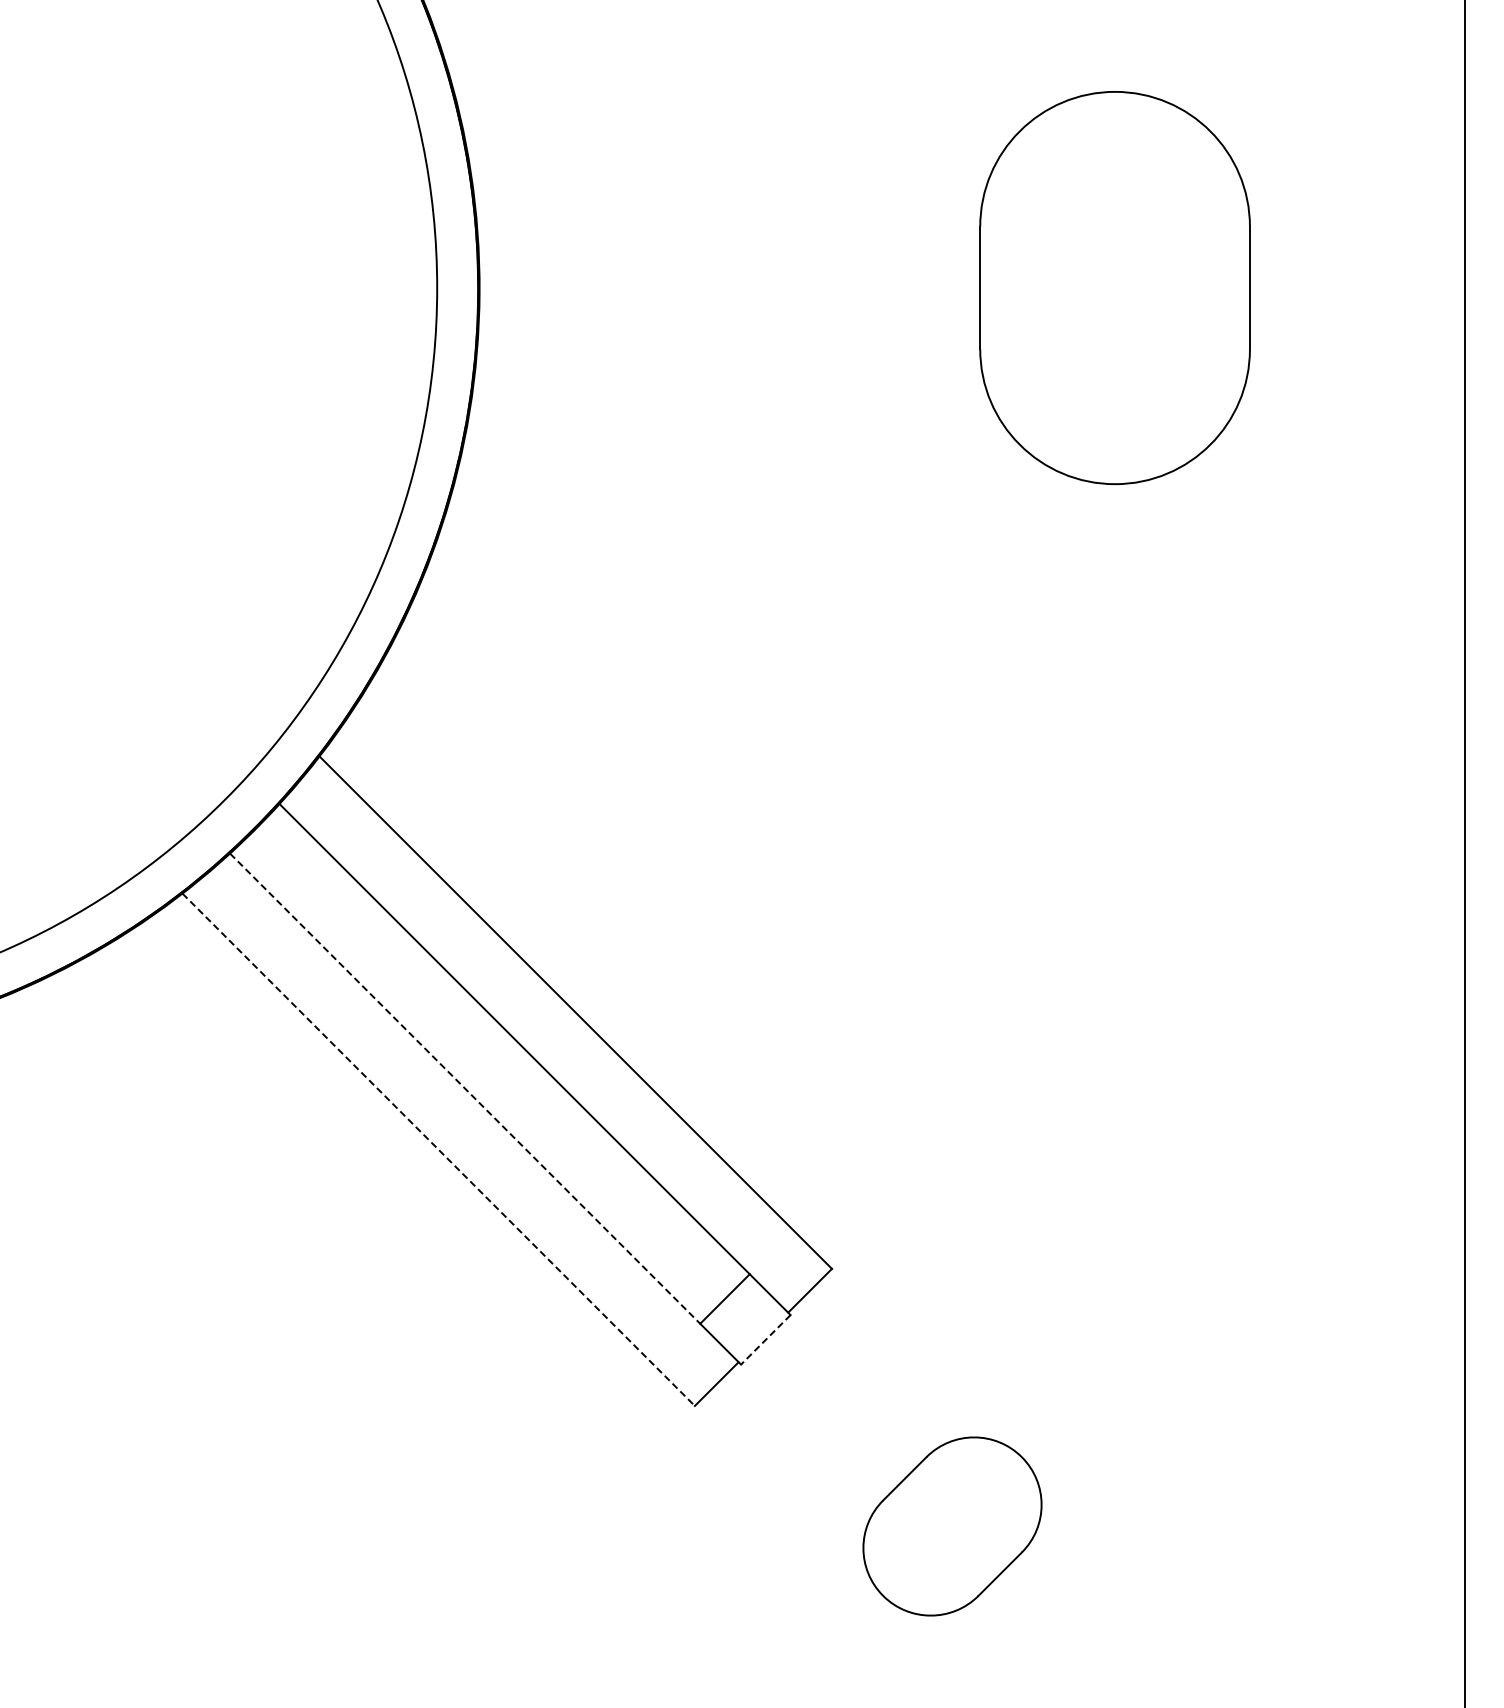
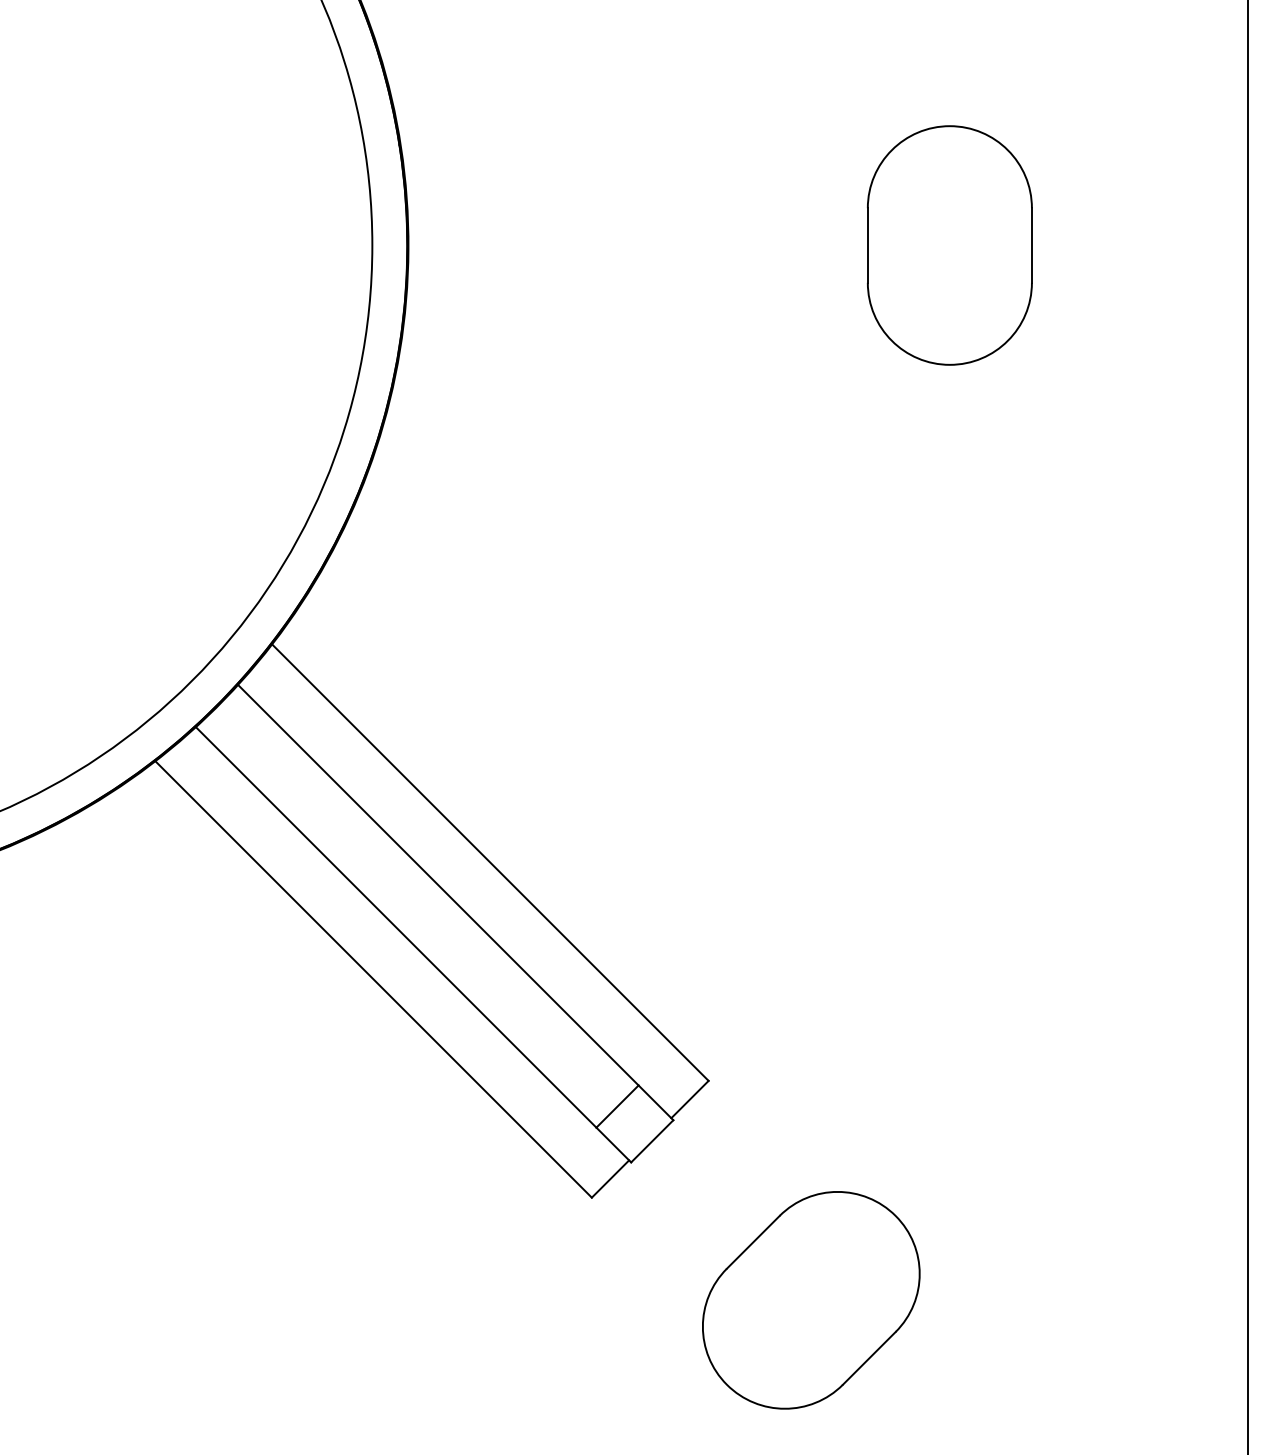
part: (1115, 288) -> (950, 245), size x0.71
line: (465, 1089) -> (396, 928), dashed -> solid
line: (439, 1150) -> (374, 980), dashed -> solid
line: (765, 1340) -> (651, 1141), dashed -> solid
part: (952, 1526) -> (811, 1300), size x1.43

